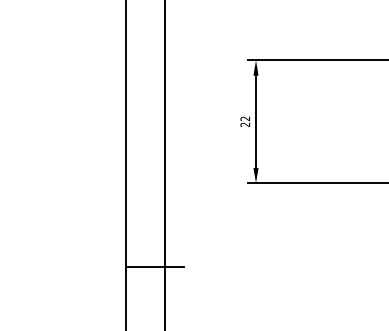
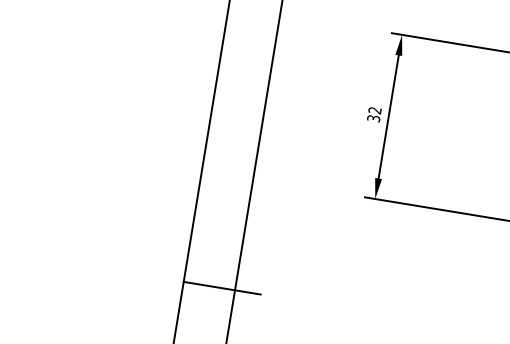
text: (245, 124) -> (374, 118), 22 -> 32

